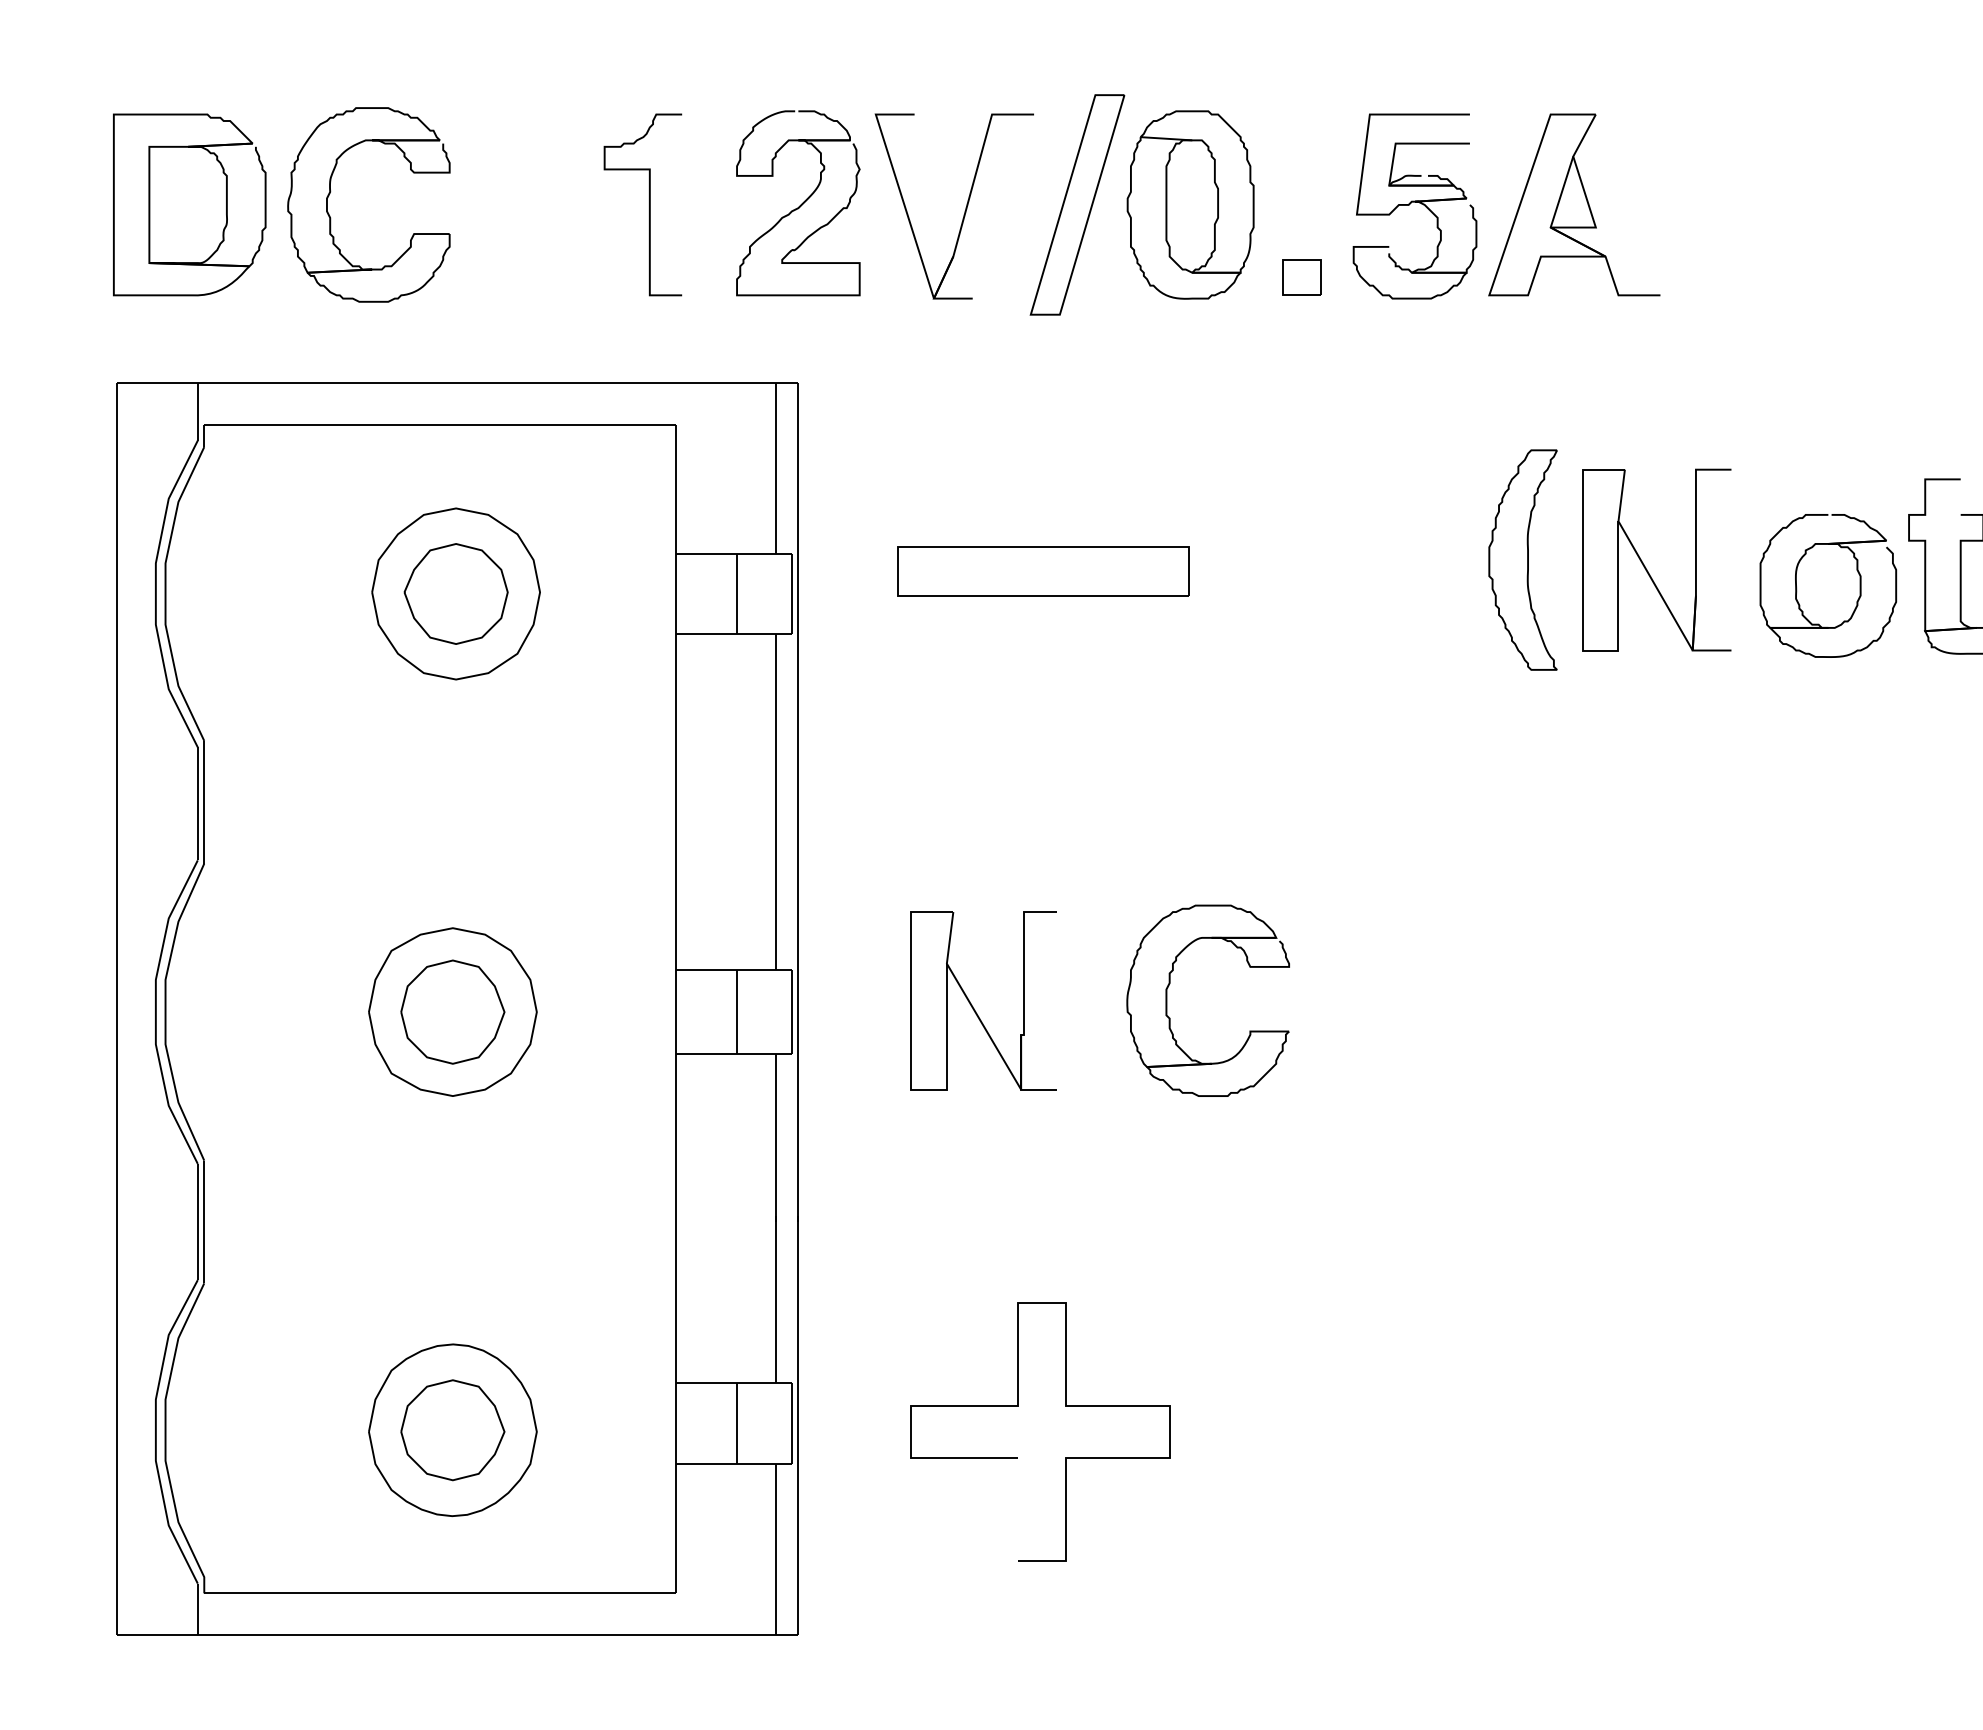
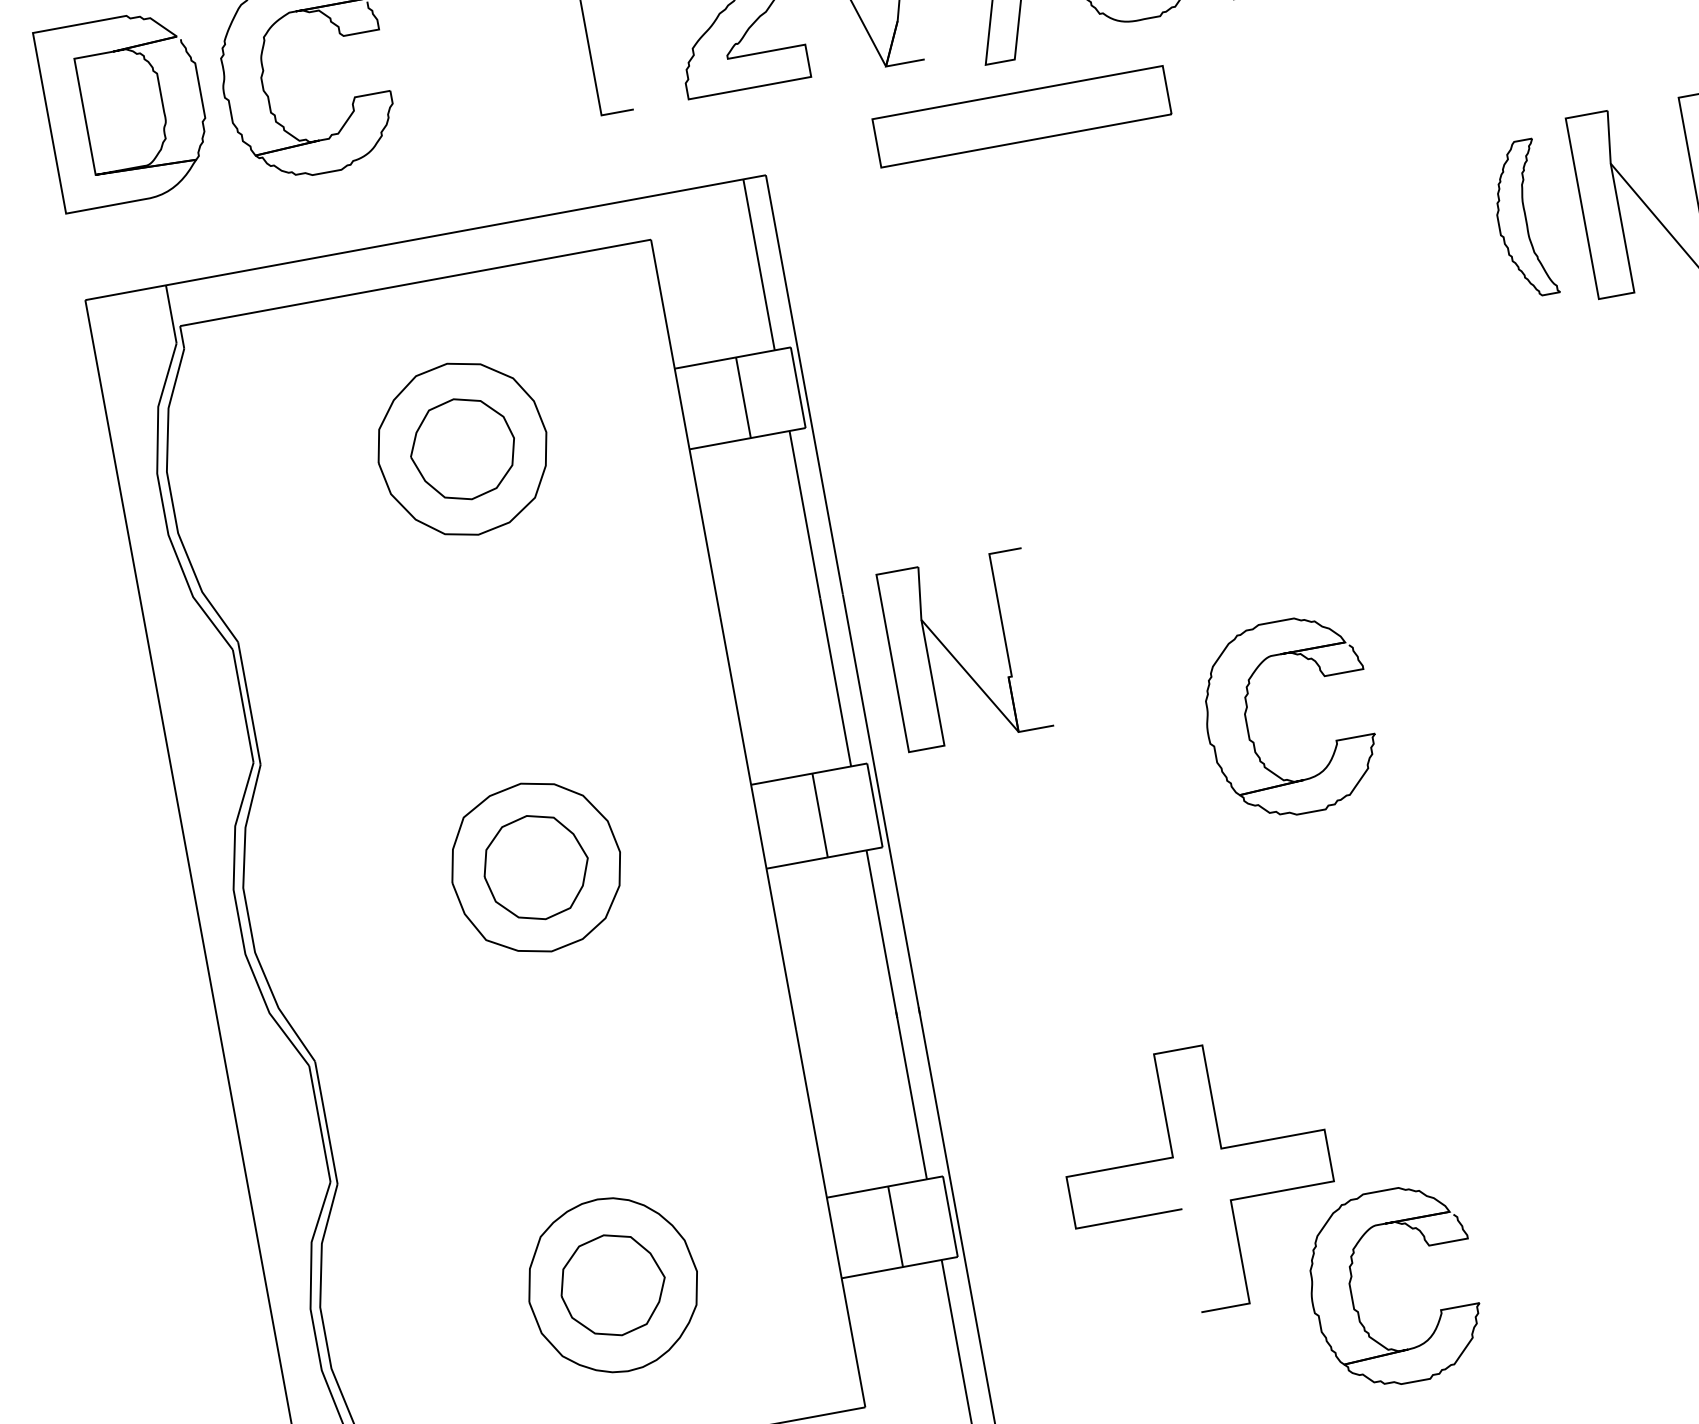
part: (1522, 559) -> (1521, 219), size x0.7
part: (1043, 571) -> (1021, 116), moved
part: (973, 1006) -> (955, 657), moved
part: (1167, 1570) -> (1352, 1294), added

